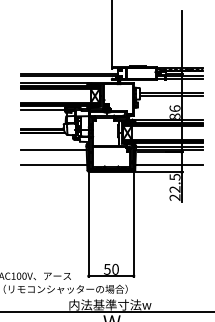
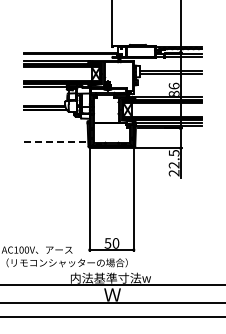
line: (53, 149) -> (55, 126), removed
line: (54, 165) -> (56, 141), solid -> dashed
line: (169, 165) -> (168, 141), removed

